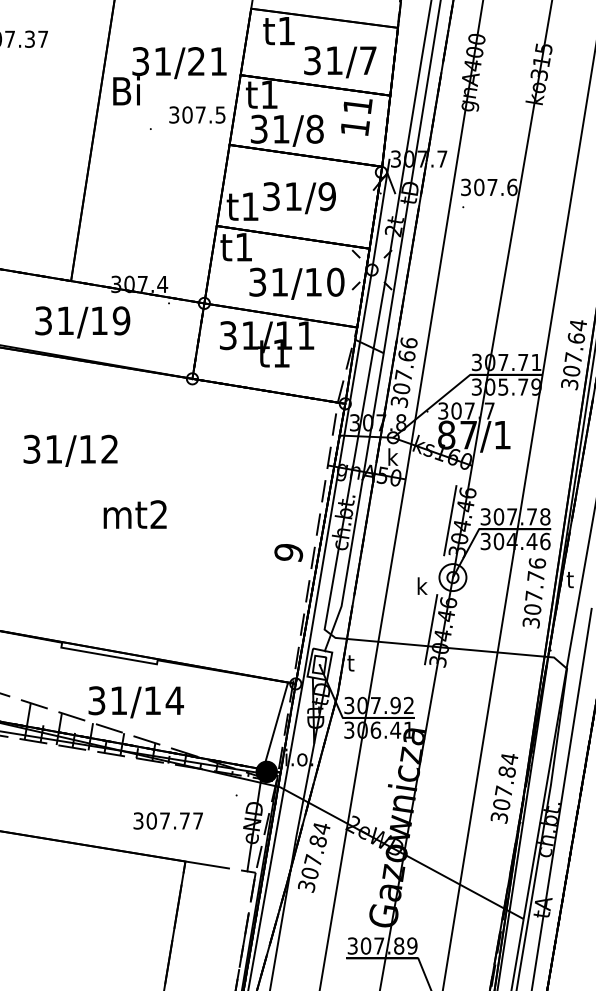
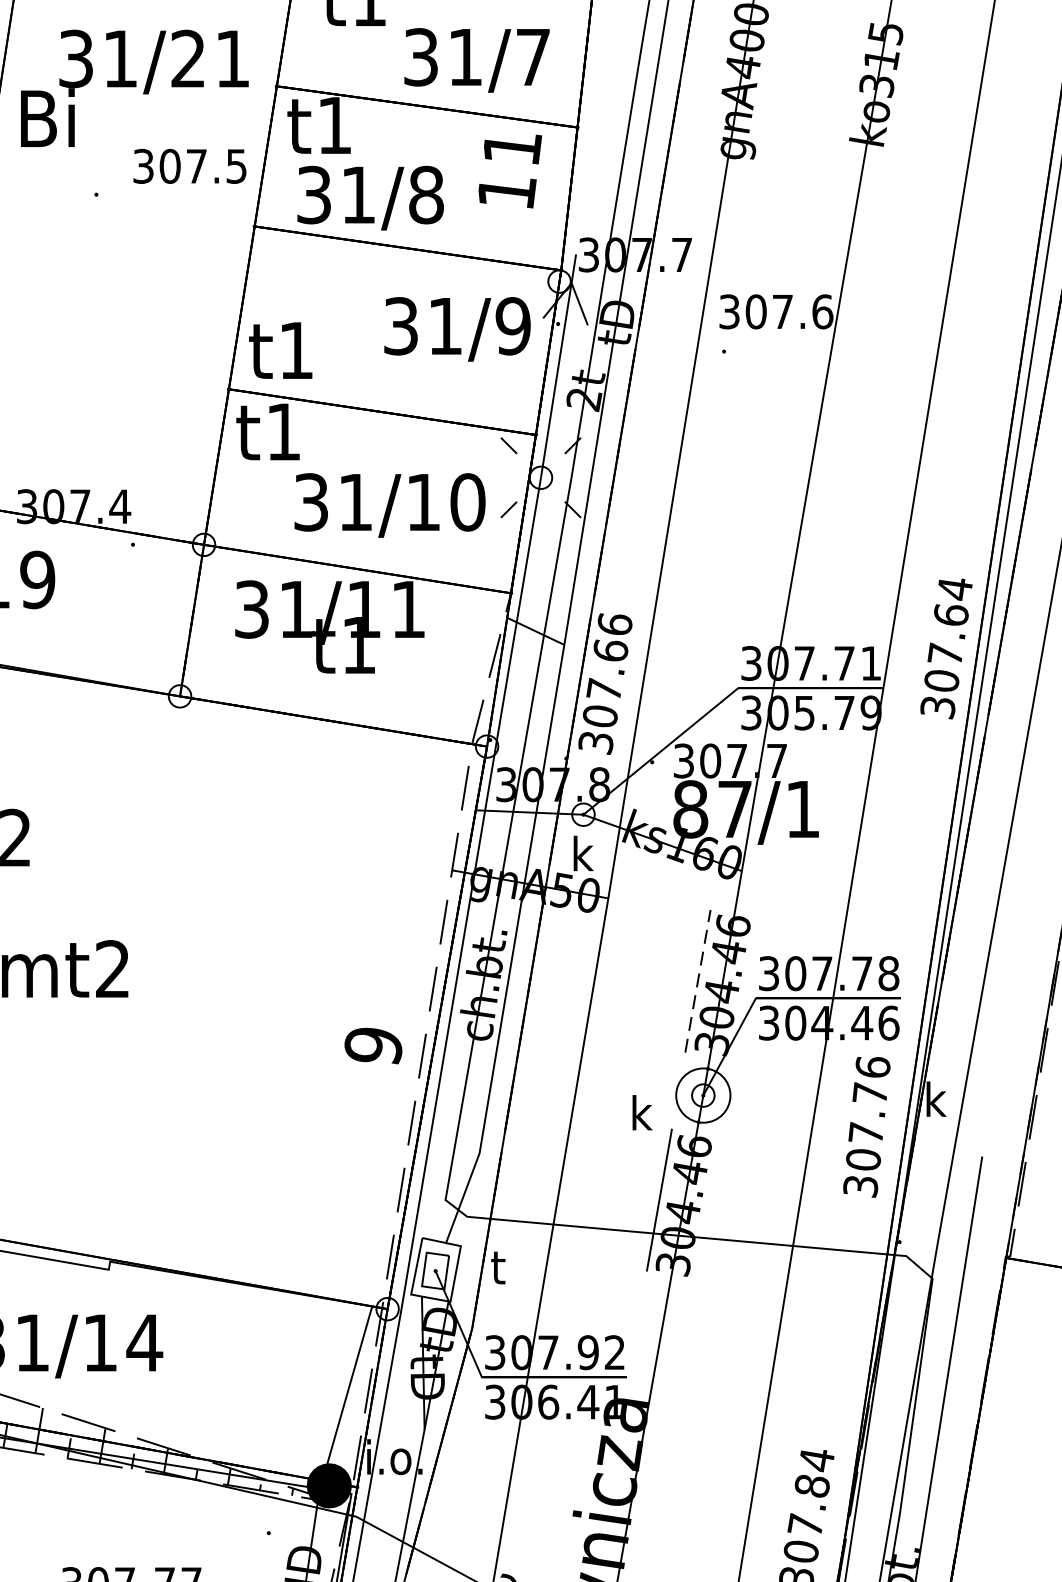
text: (299, 198) -> (457, 330), moved
line: (450, 520) -> (698, 980), solid -> dashed
text: (568, 579) -> (935, 1099), t -> k

